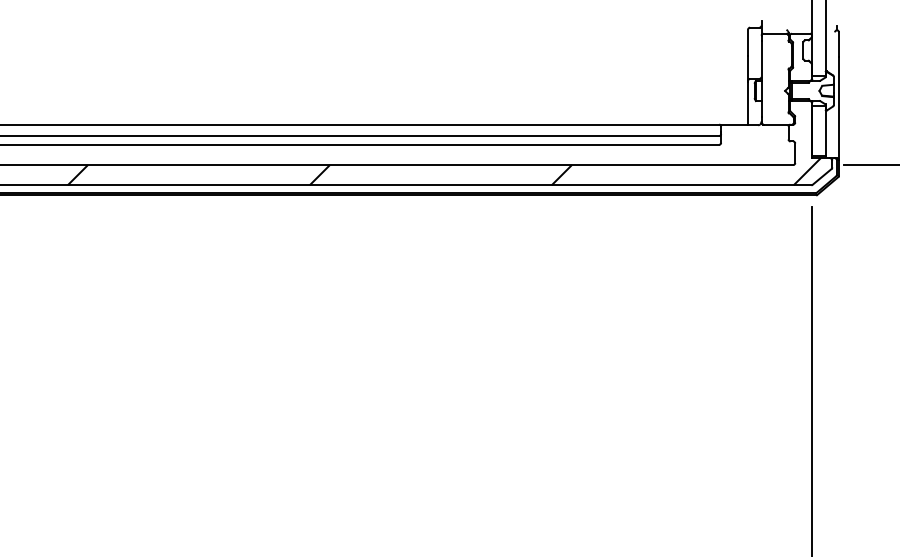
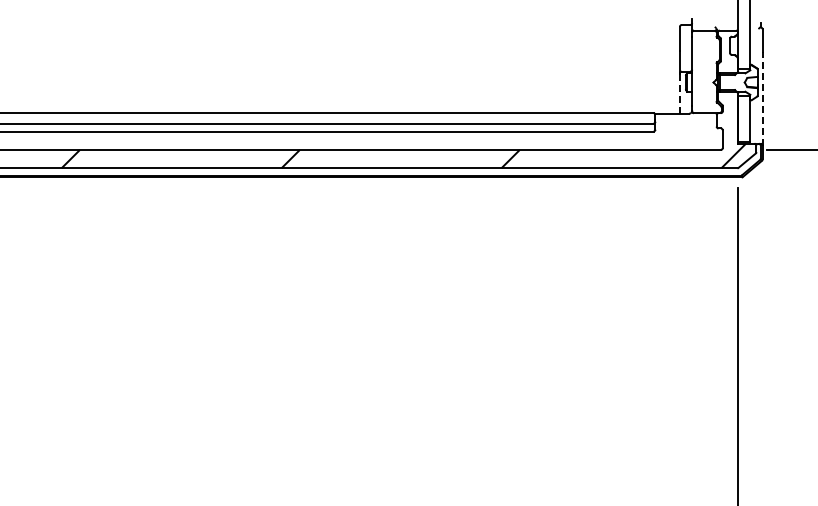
line: (747, 104) -> (679, 94), solid -> dashed
line: (838, 108) -> (762, 98), solid -> dashed

